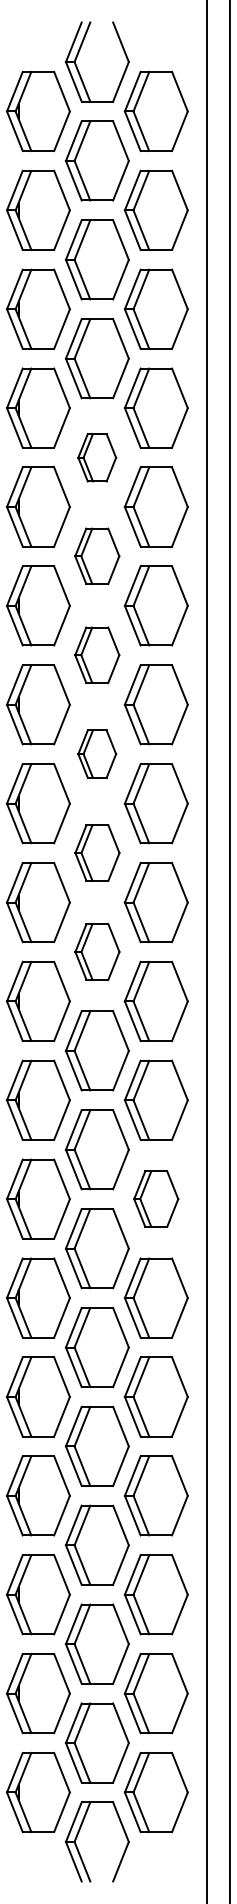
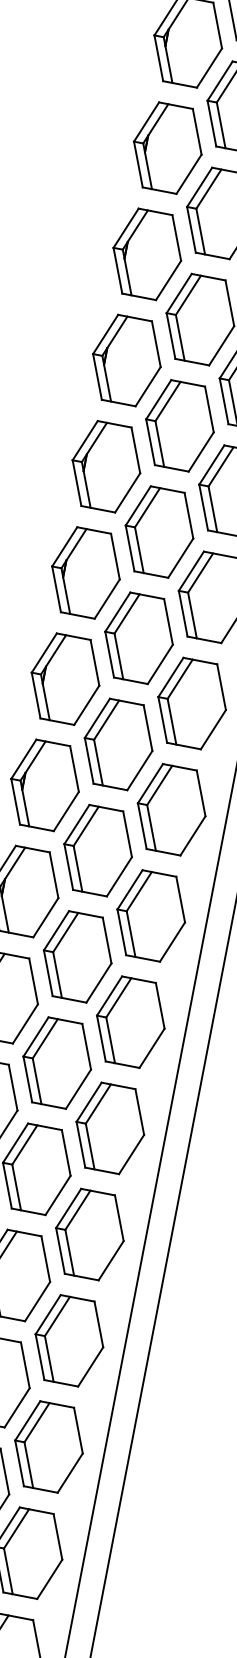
part: (96, 457) -> (179, 425), size x1.67
part: (96, 555) -> (158, 530), size x1.43
part: (96, 654) -> (138, 637), size x1.43
part: (96, 753) -> (117, 743), size x1.67
part: (97, 852) -> (98, 850), size x1.43
part: (97, 951) -> (77, 956), size x1.43
part: (155, 1198) -> (89, 1233), size x1.43

